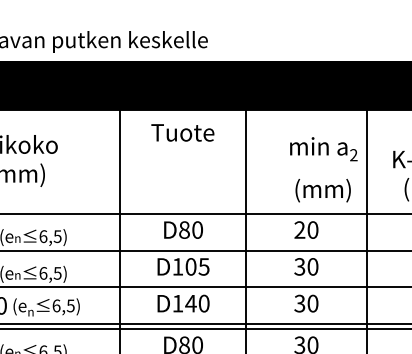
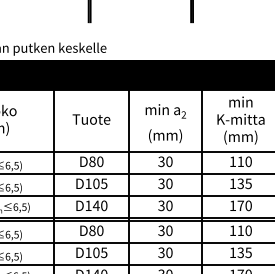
text: (182, 132) -> (91, 119), moved
text: (323, 169) -> (165, 123), moved
text: (299, 231) -> (161, 162), 20 -> 30

